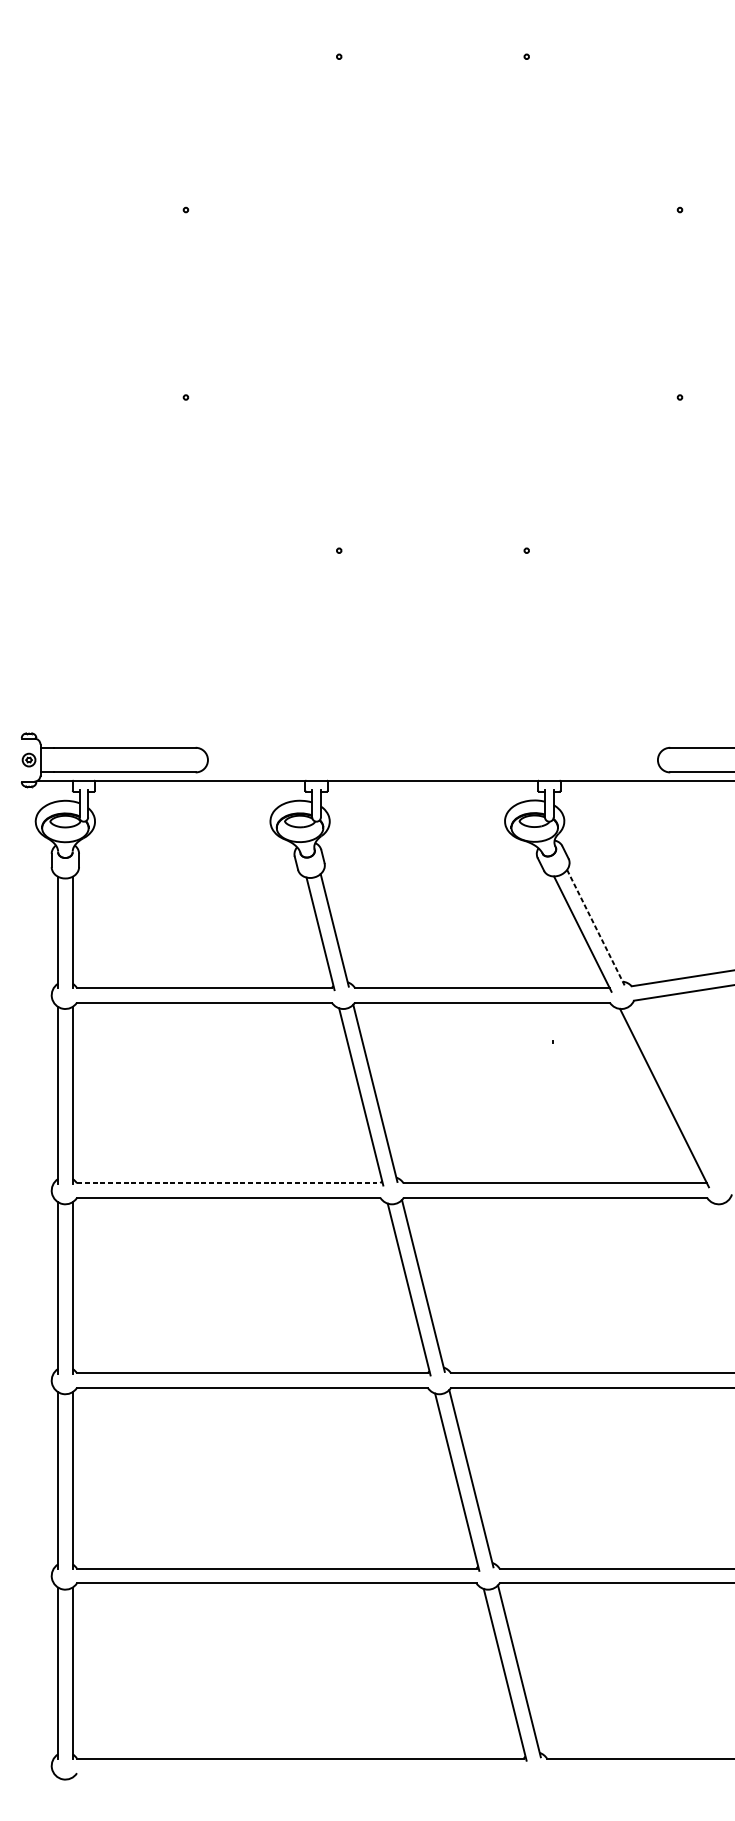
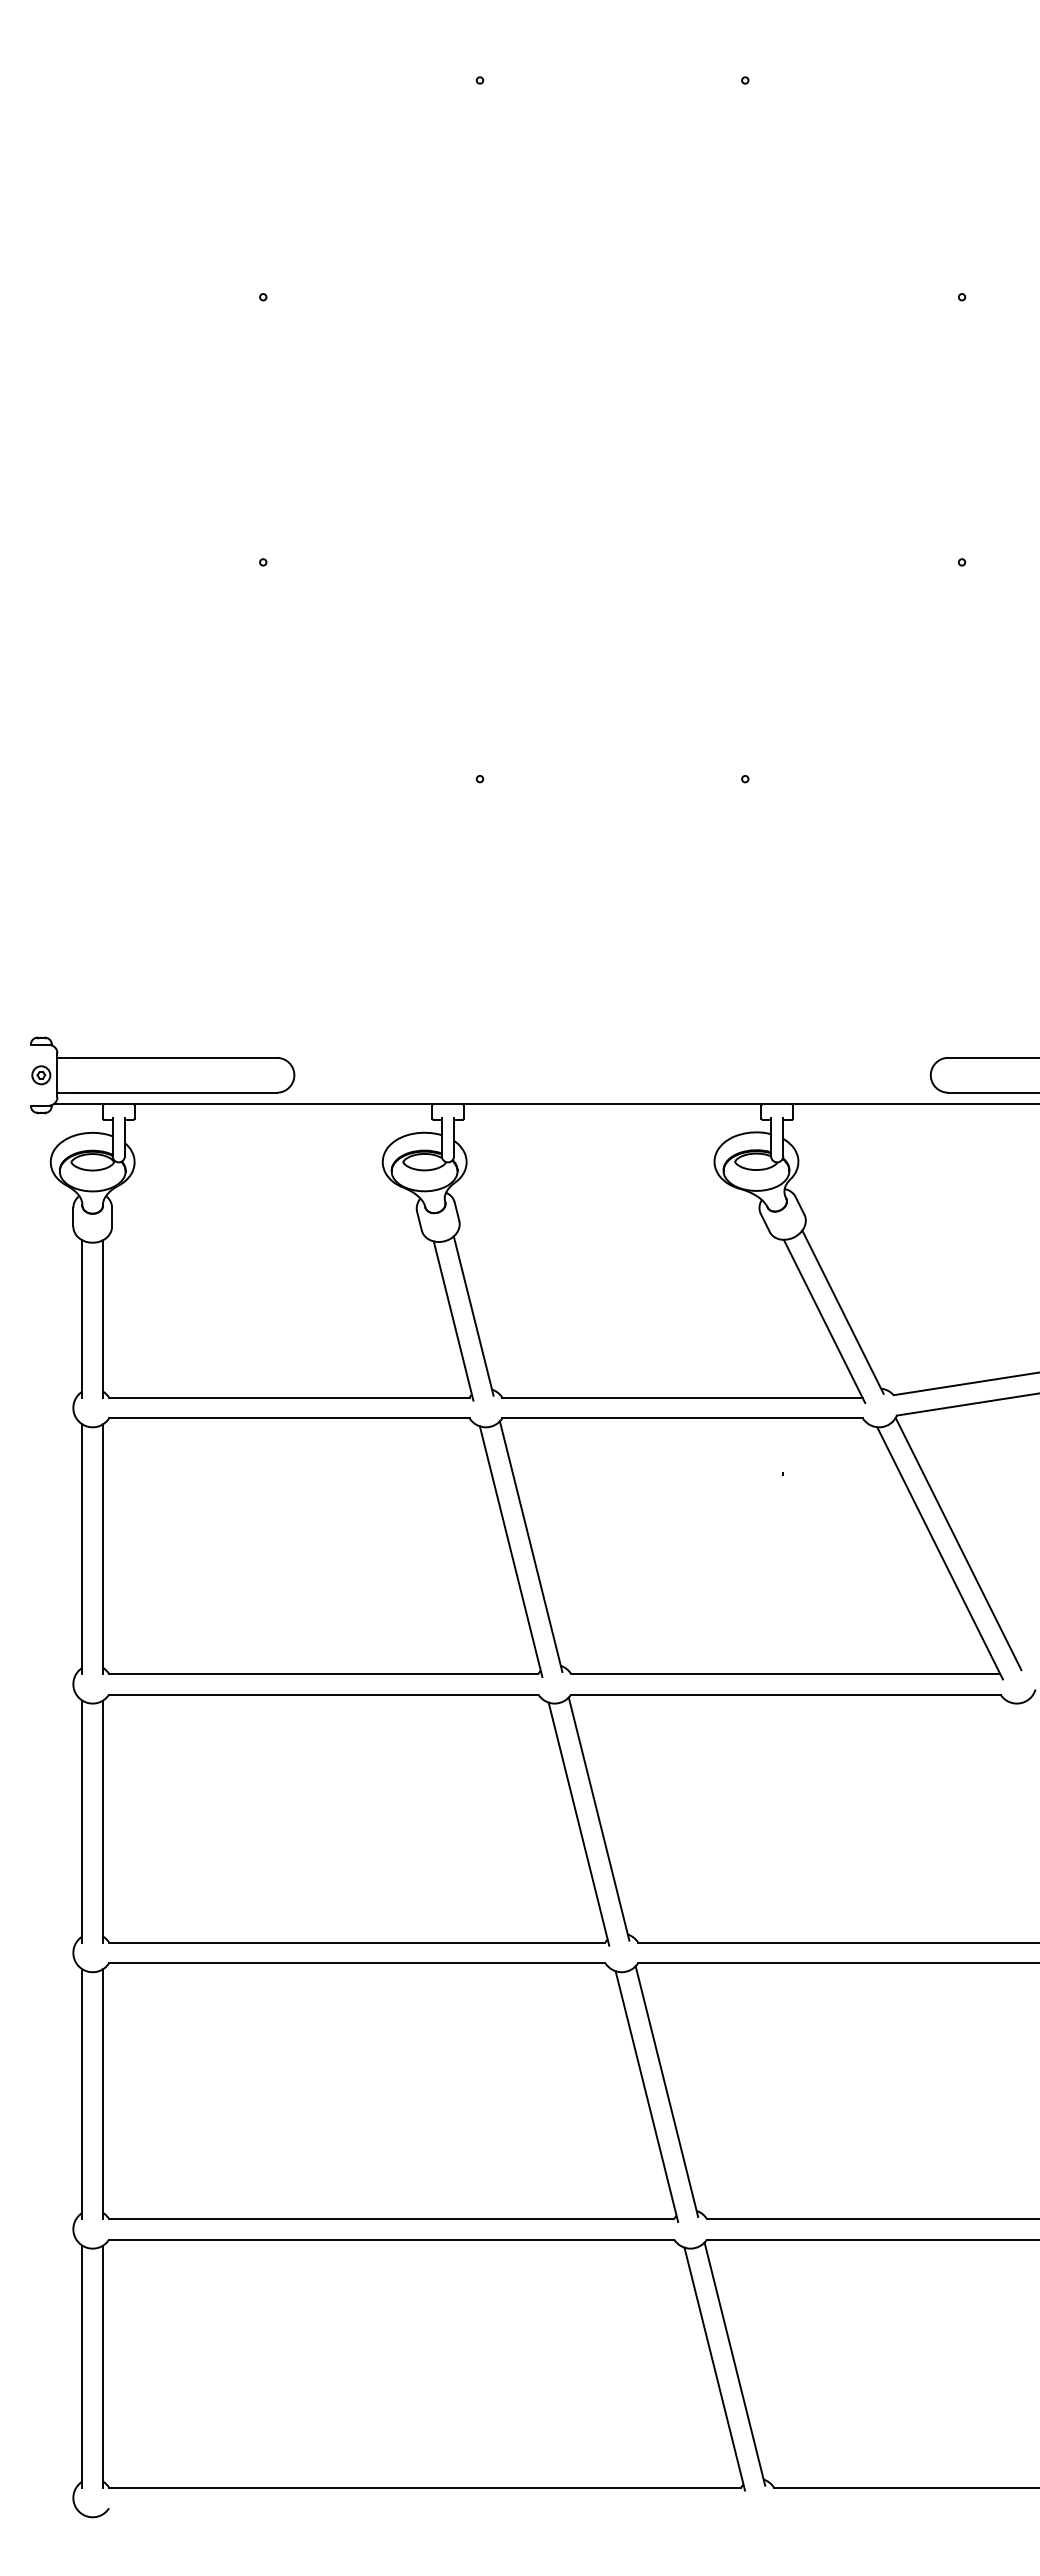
line: (596, 927) -> (843, 1312), dashed -> solid
line: (677, 1091) -> (958, 1543), added
line: (228, 1183) -> (323, 1673), dashed -> solid

